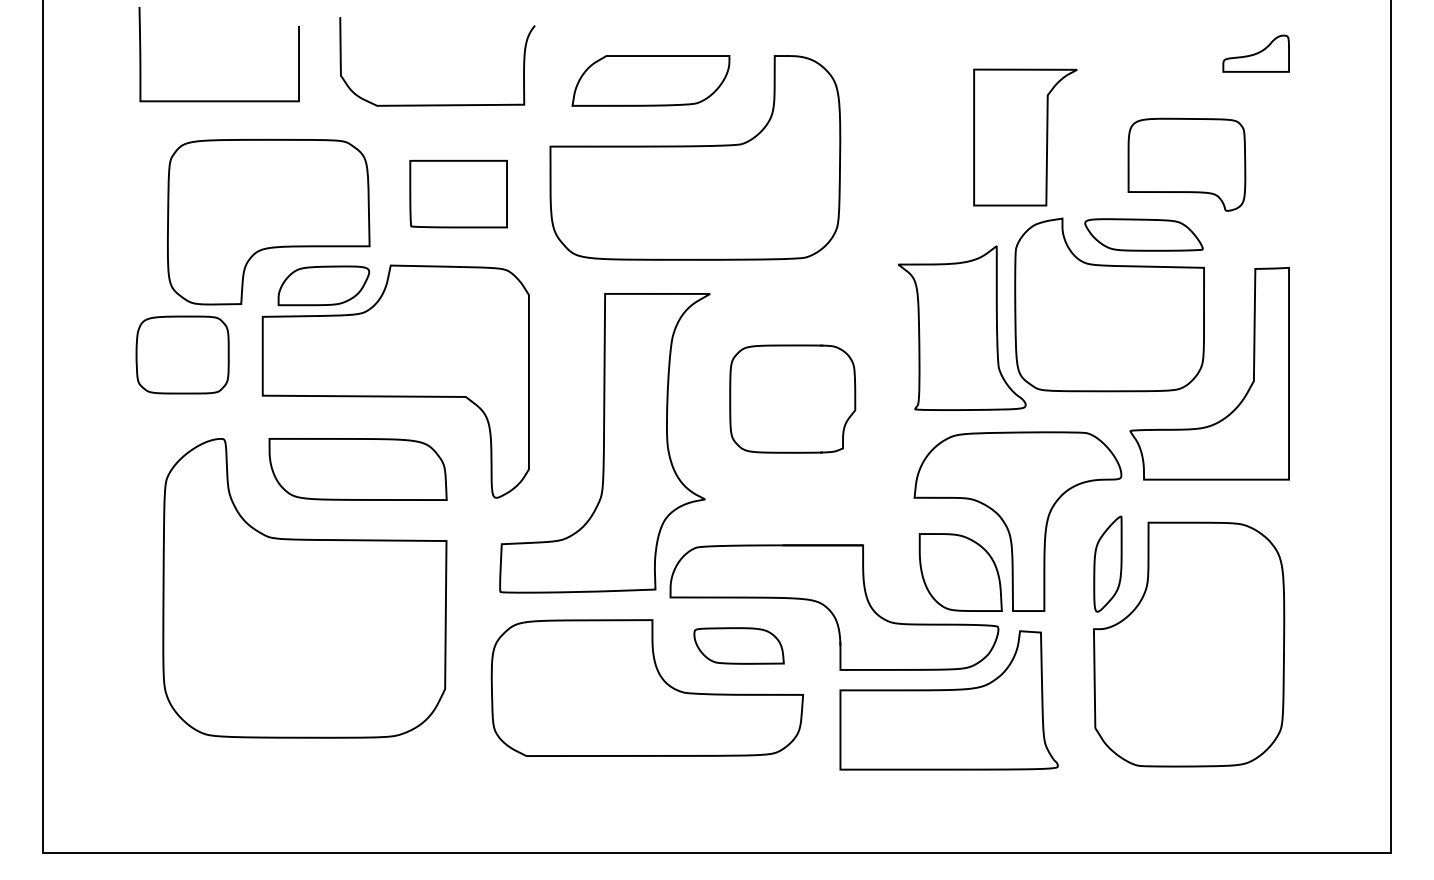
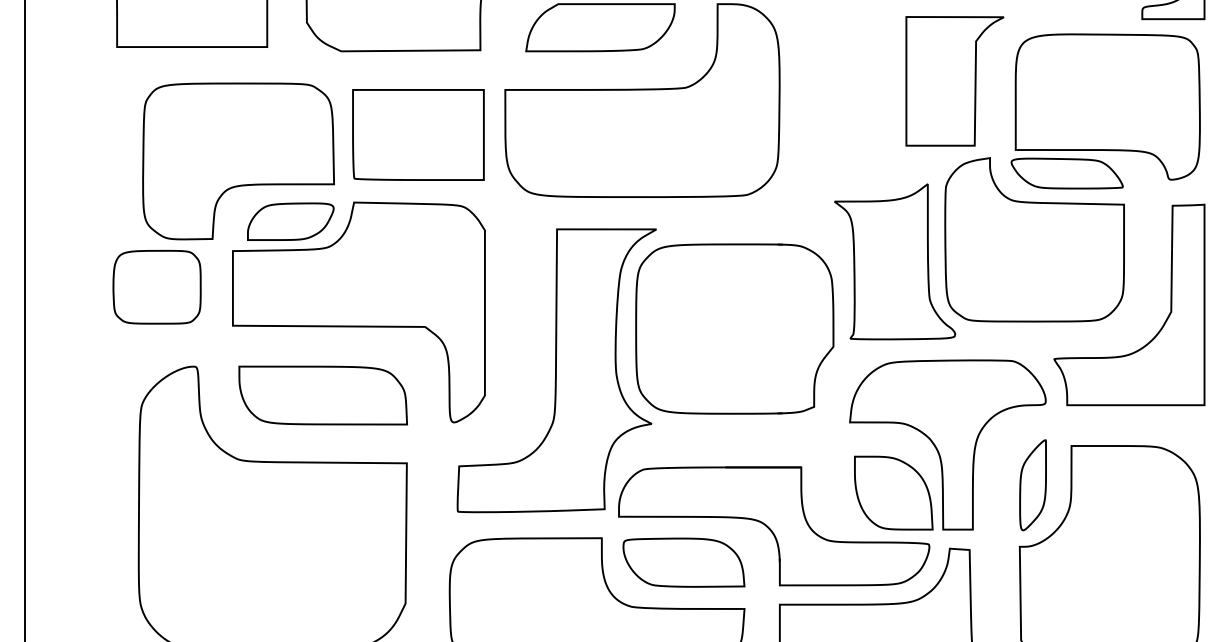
part: (1186, 164) -> (1107, 106), size x1.67
part: (458, 193) -> (418, 134), size x1.43
part: (792, 398) -> (734, 328), size x1.67
part: (738, 645) -> (683, 562), size x1.43

